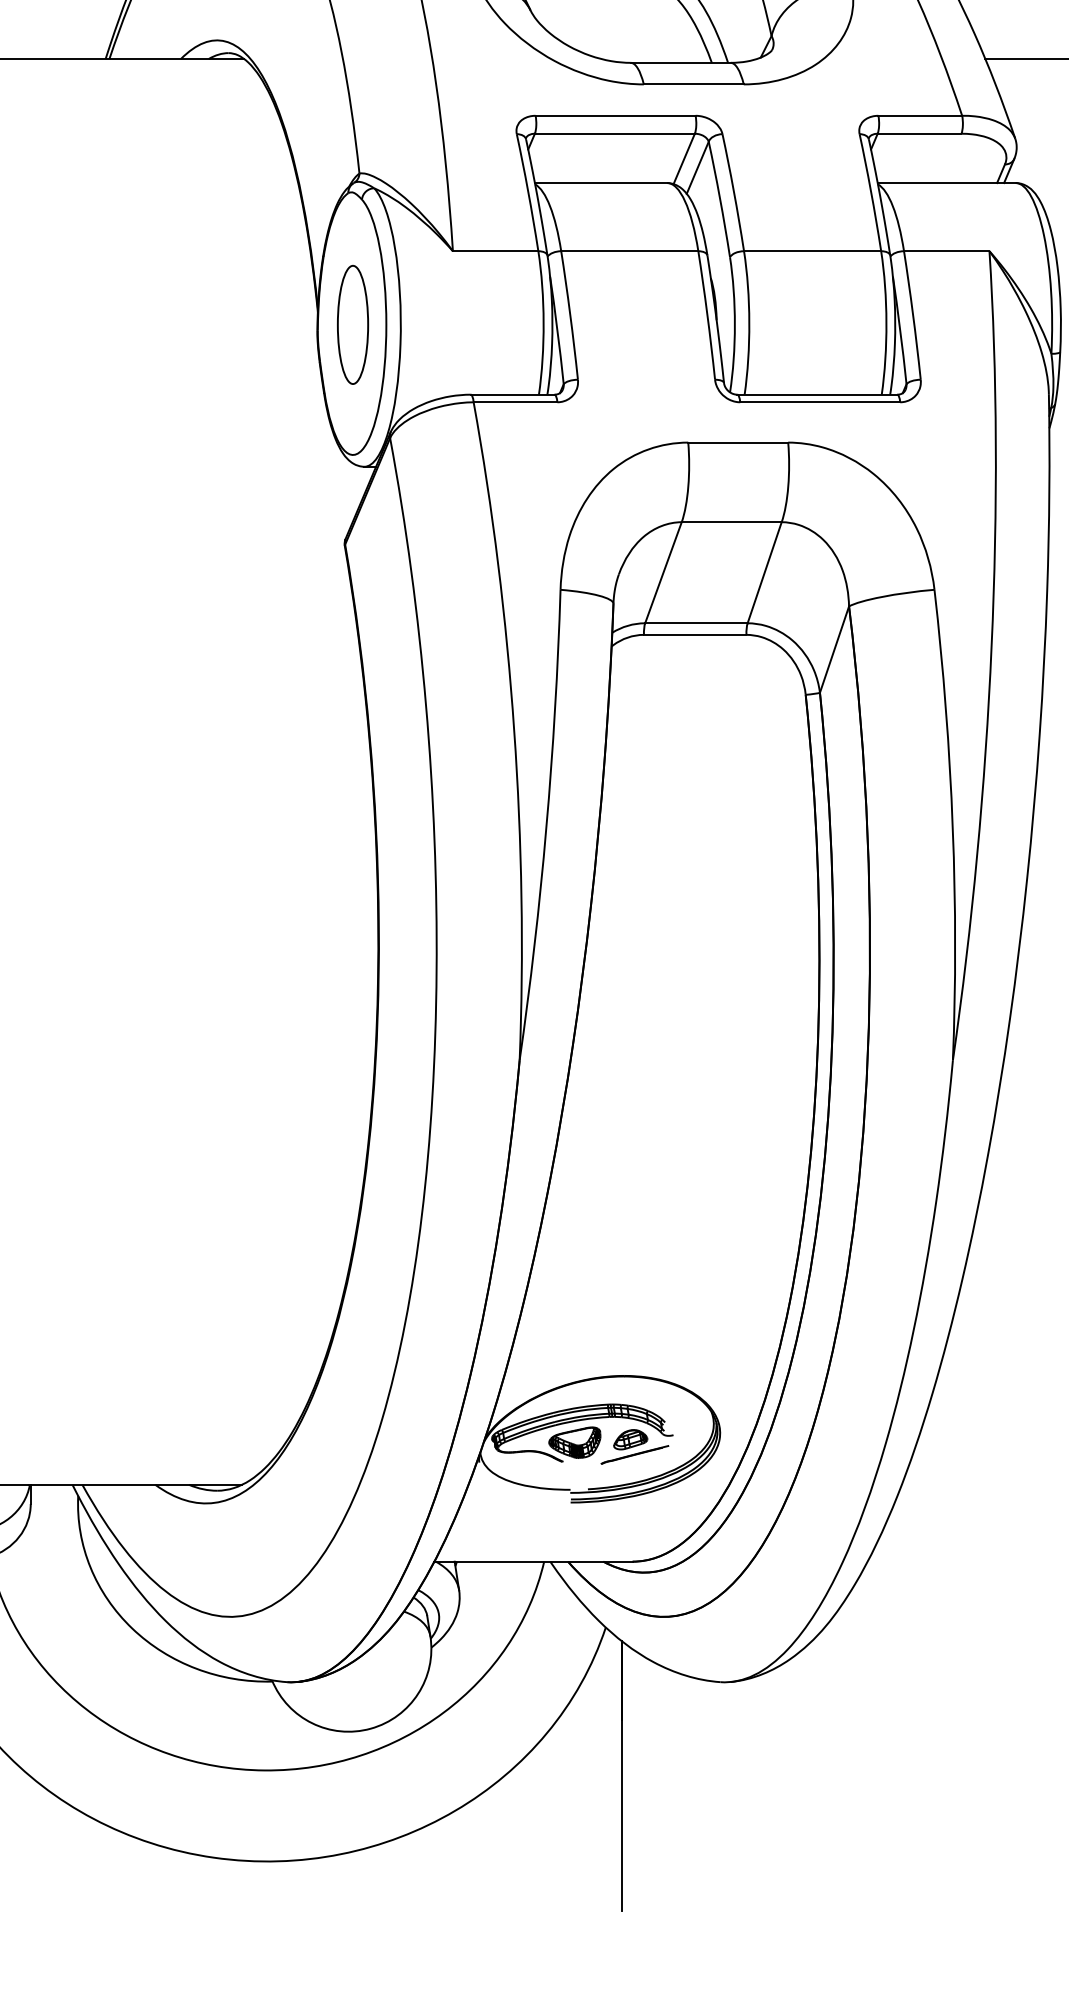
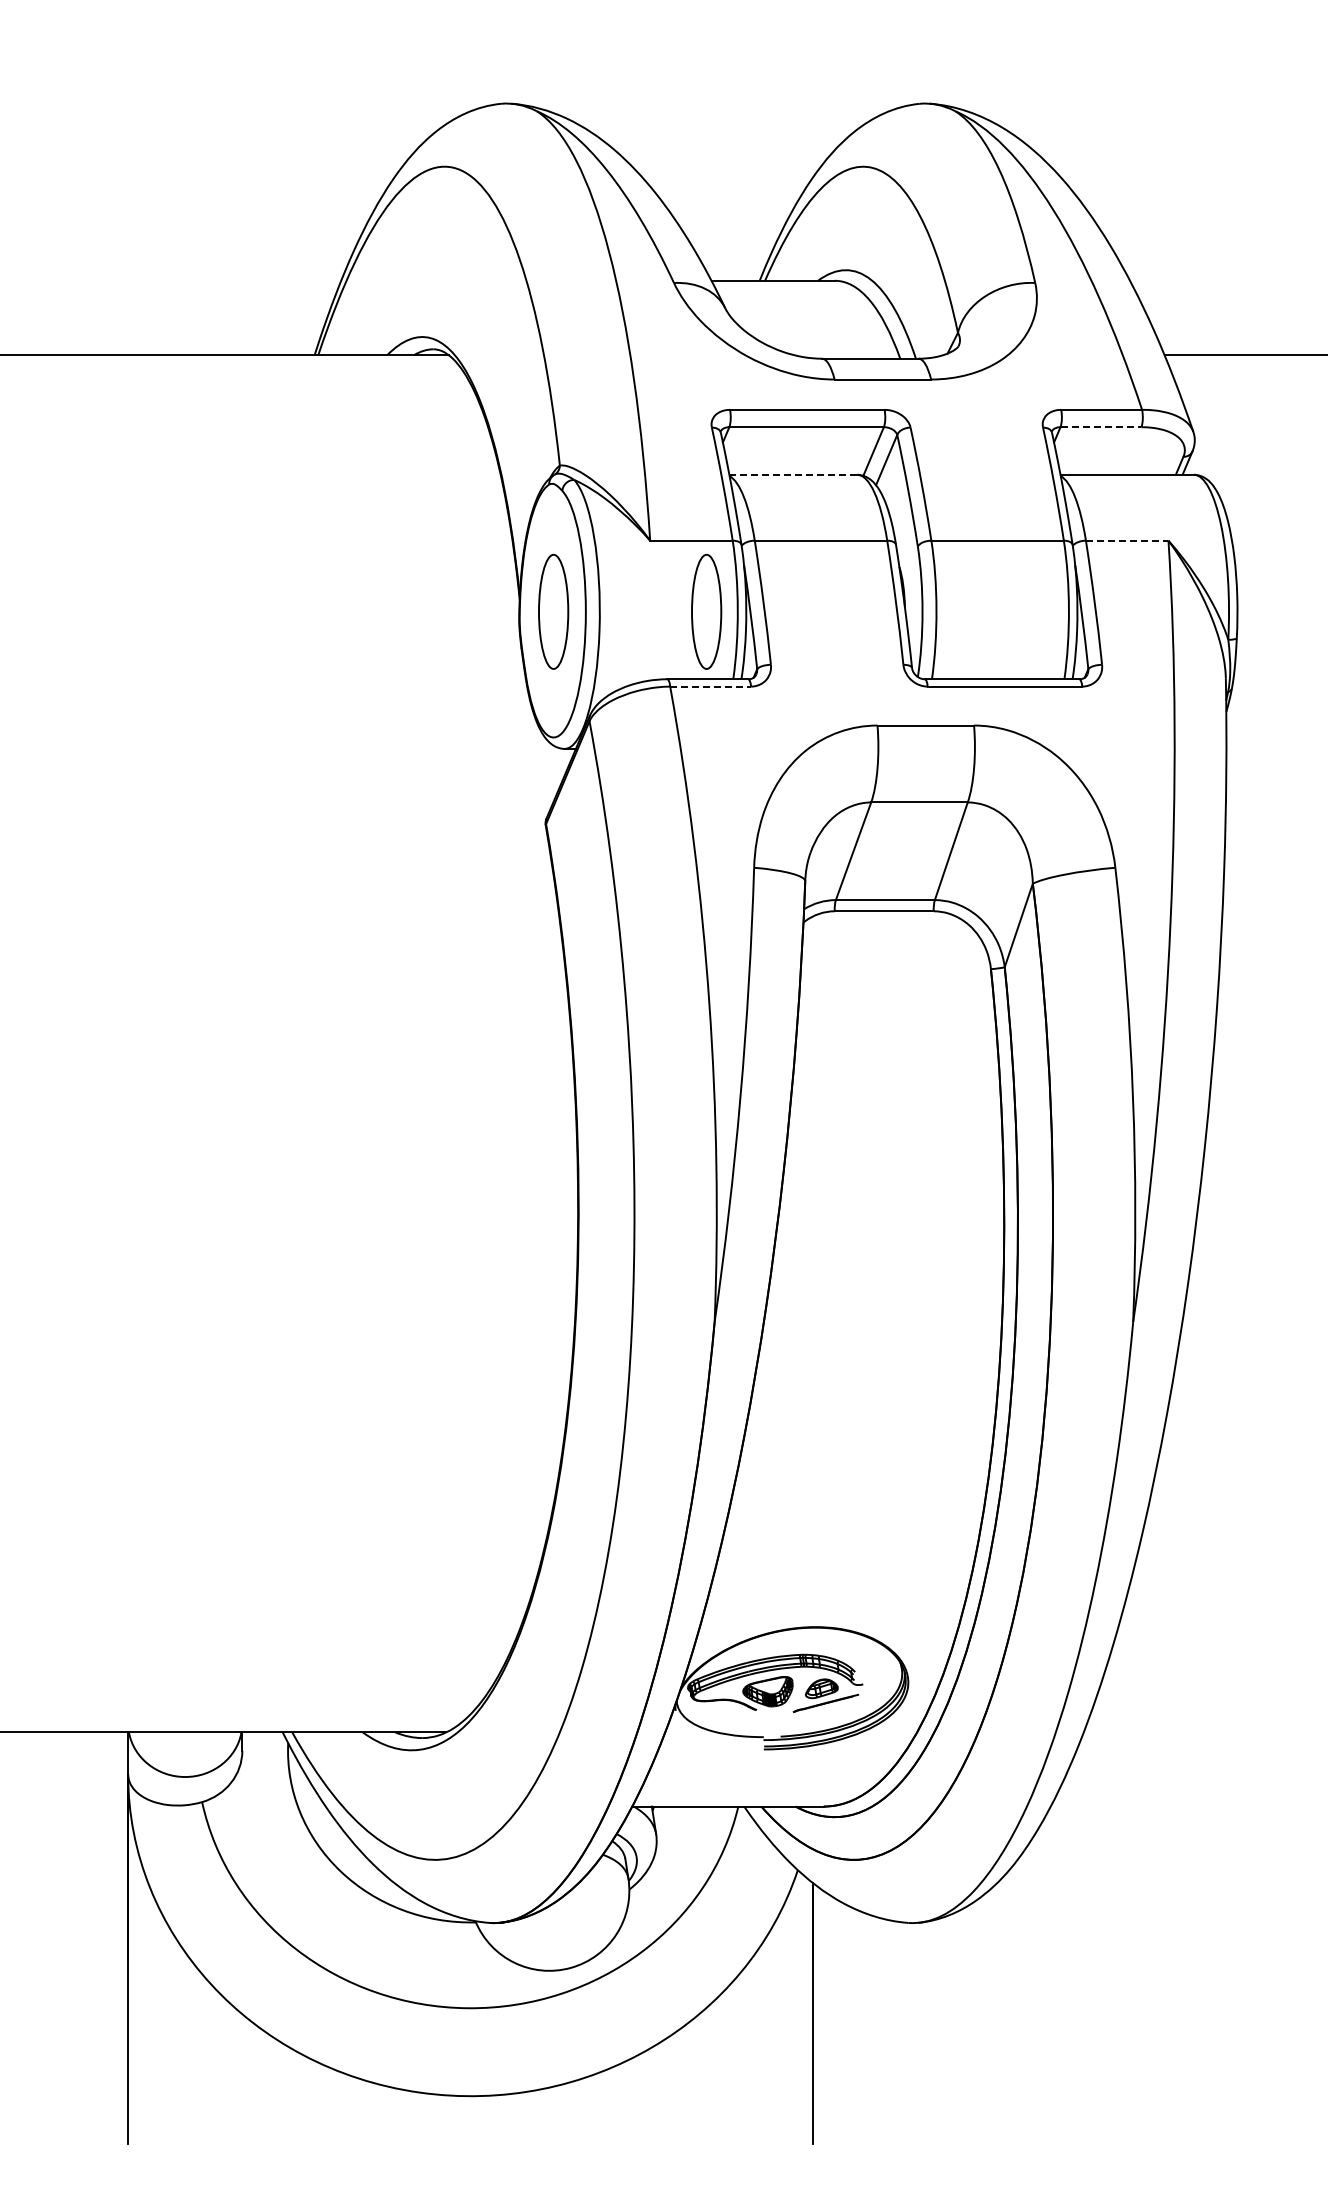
line: (920, 134) -> (1101, 427), solid -> dashed
line: (601, 182) -> (793, 474), solid -> dashed
line: (947, 251) -> (1127, 540), solid -> dashed
part: (511, 324) -> (706, 611), added
line: (516, 402) -> (711, 686), solid -> dashed

